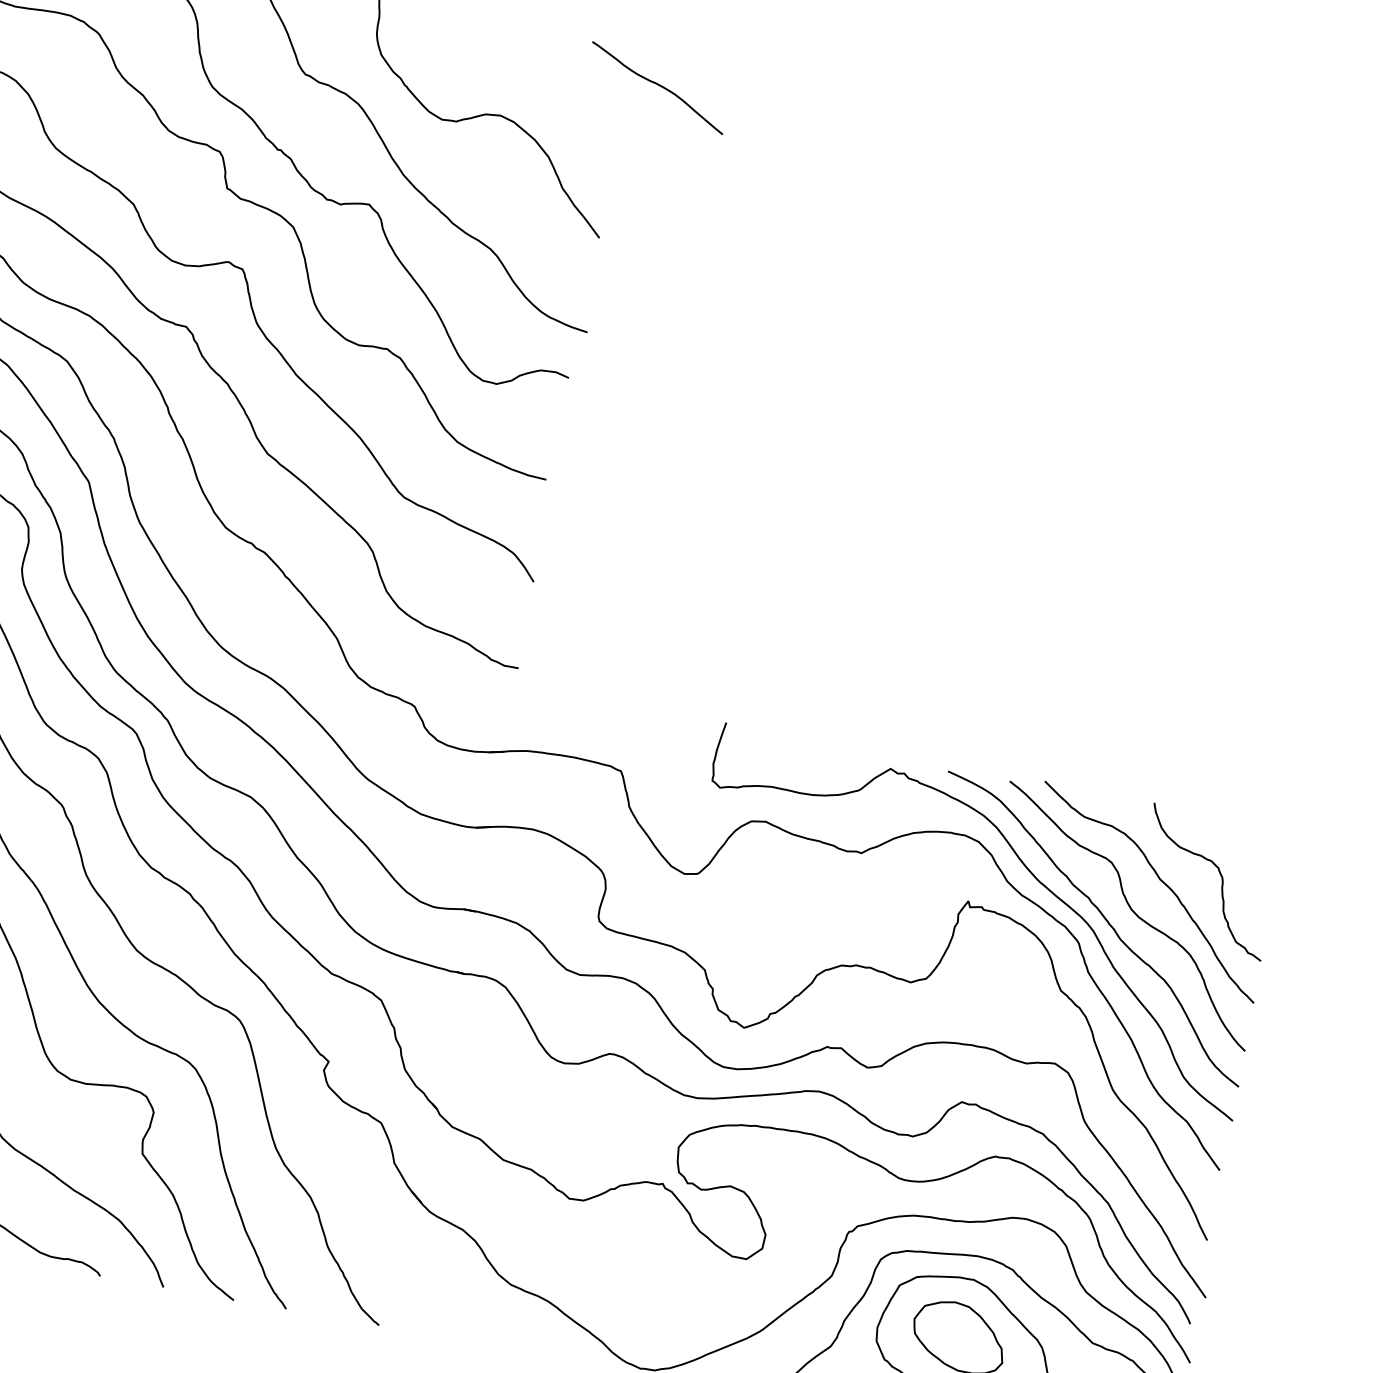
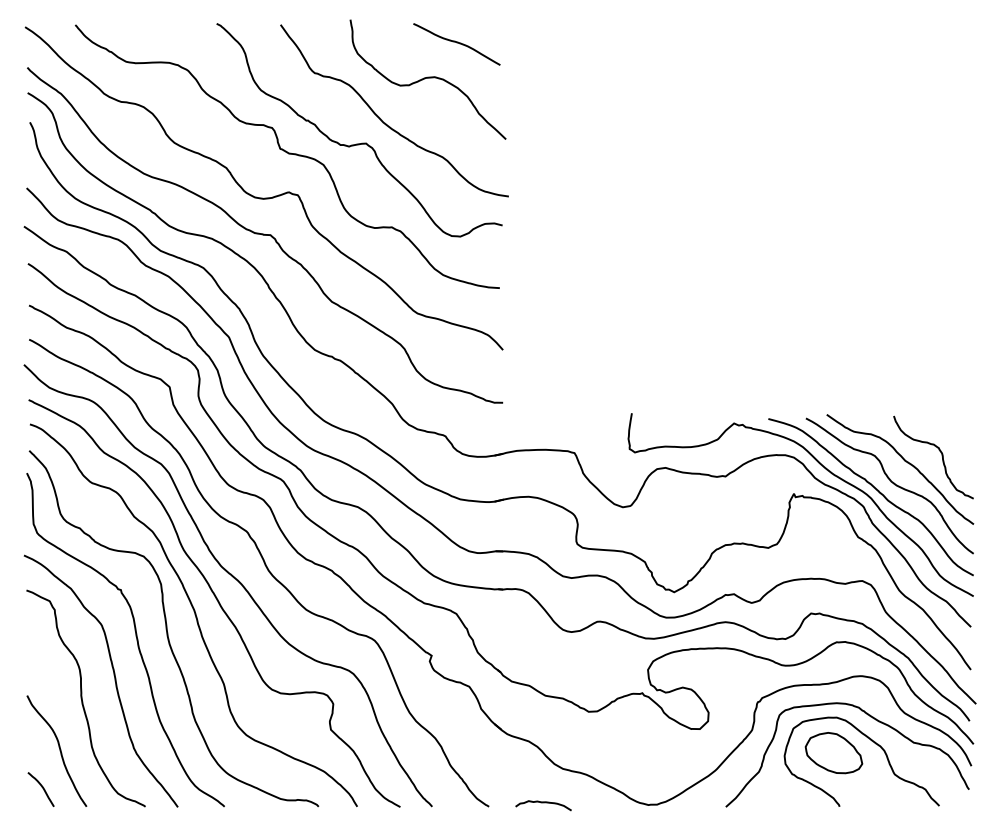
curve: (657, 86) -> (456, 43), moved
curve: (469, 1335) -> (543, 803), added

